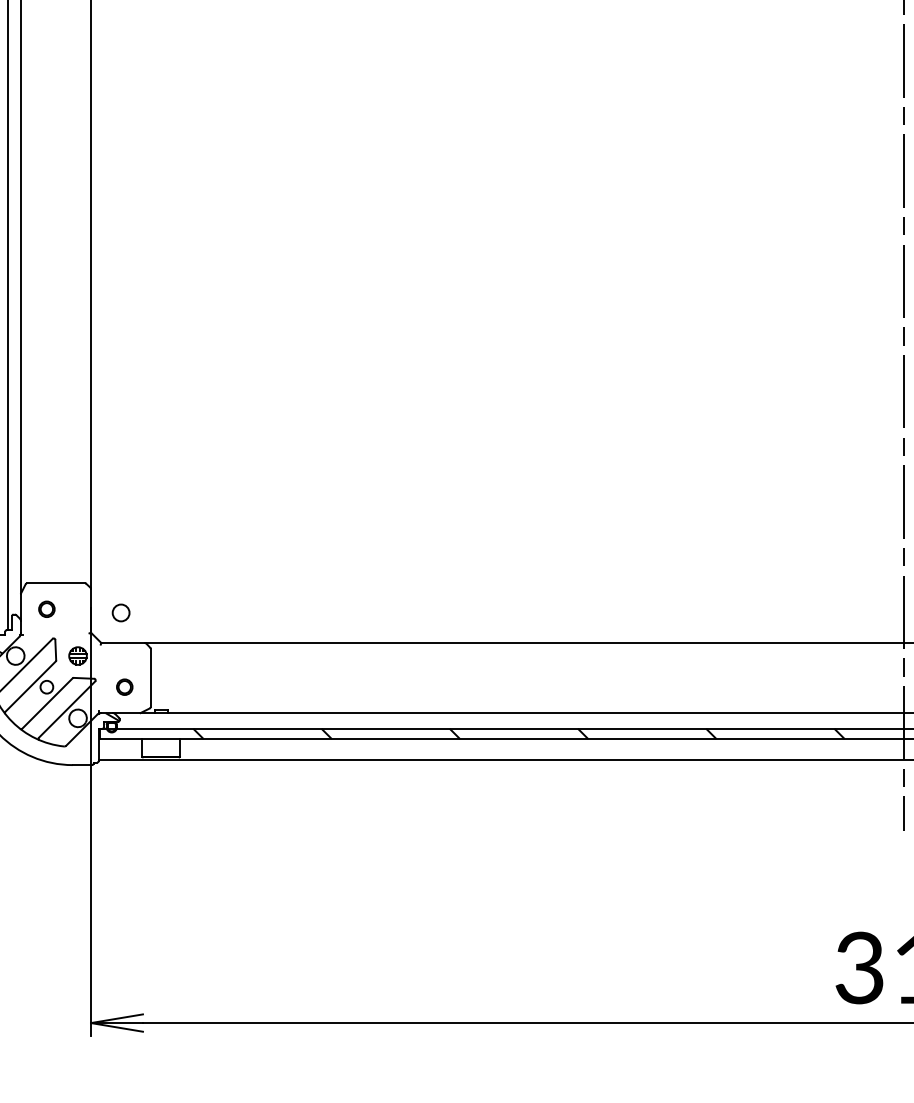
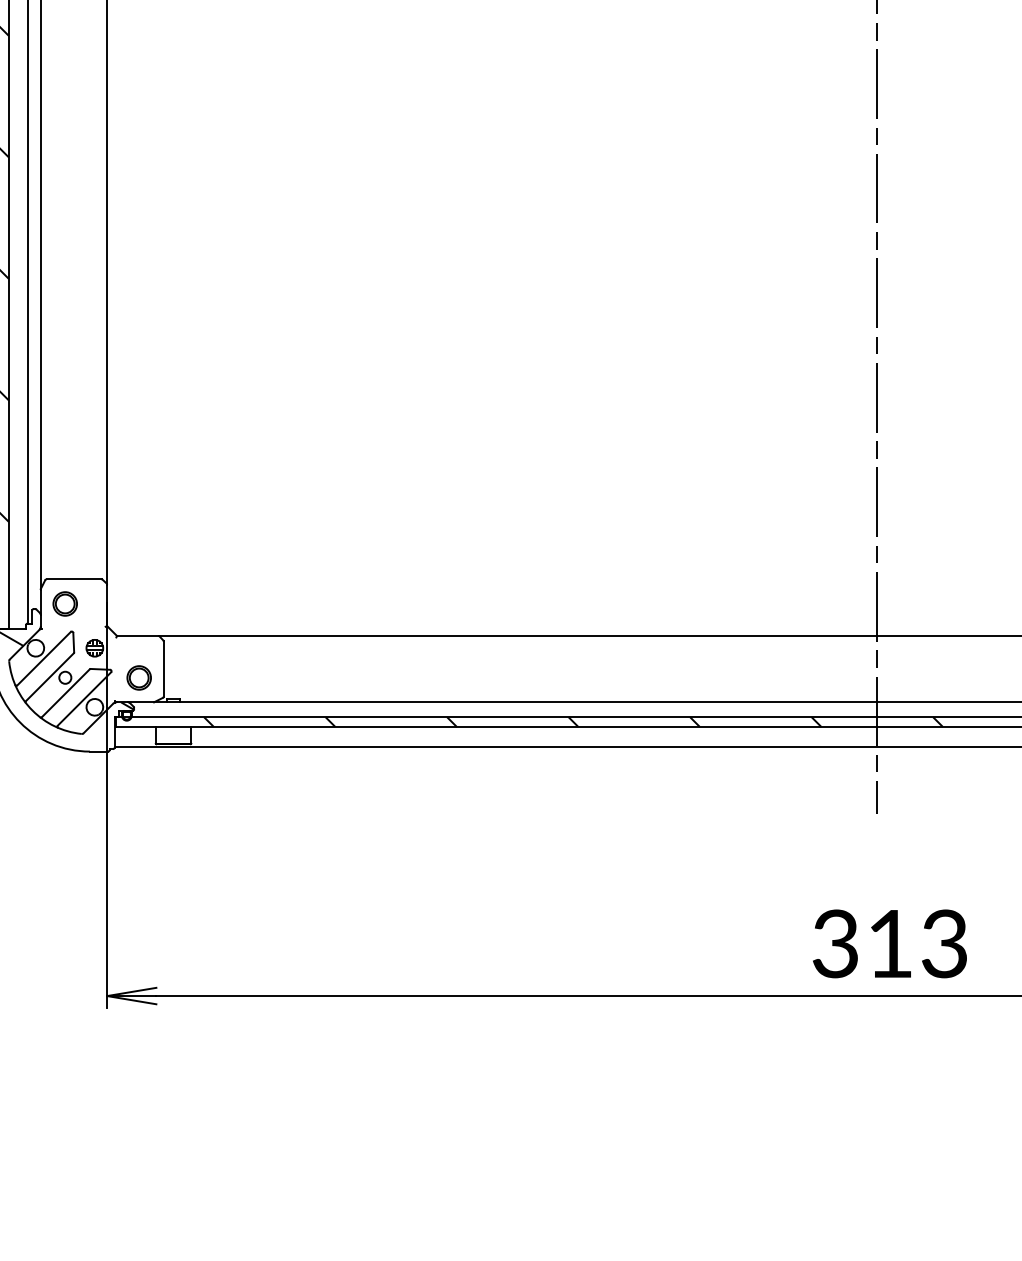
part: (47, 608) -> (65, 603), size x1.6
circle: (120, 613) -> (135, 607), removed
part: (124, 686) -> (138, 677), size x1.6

